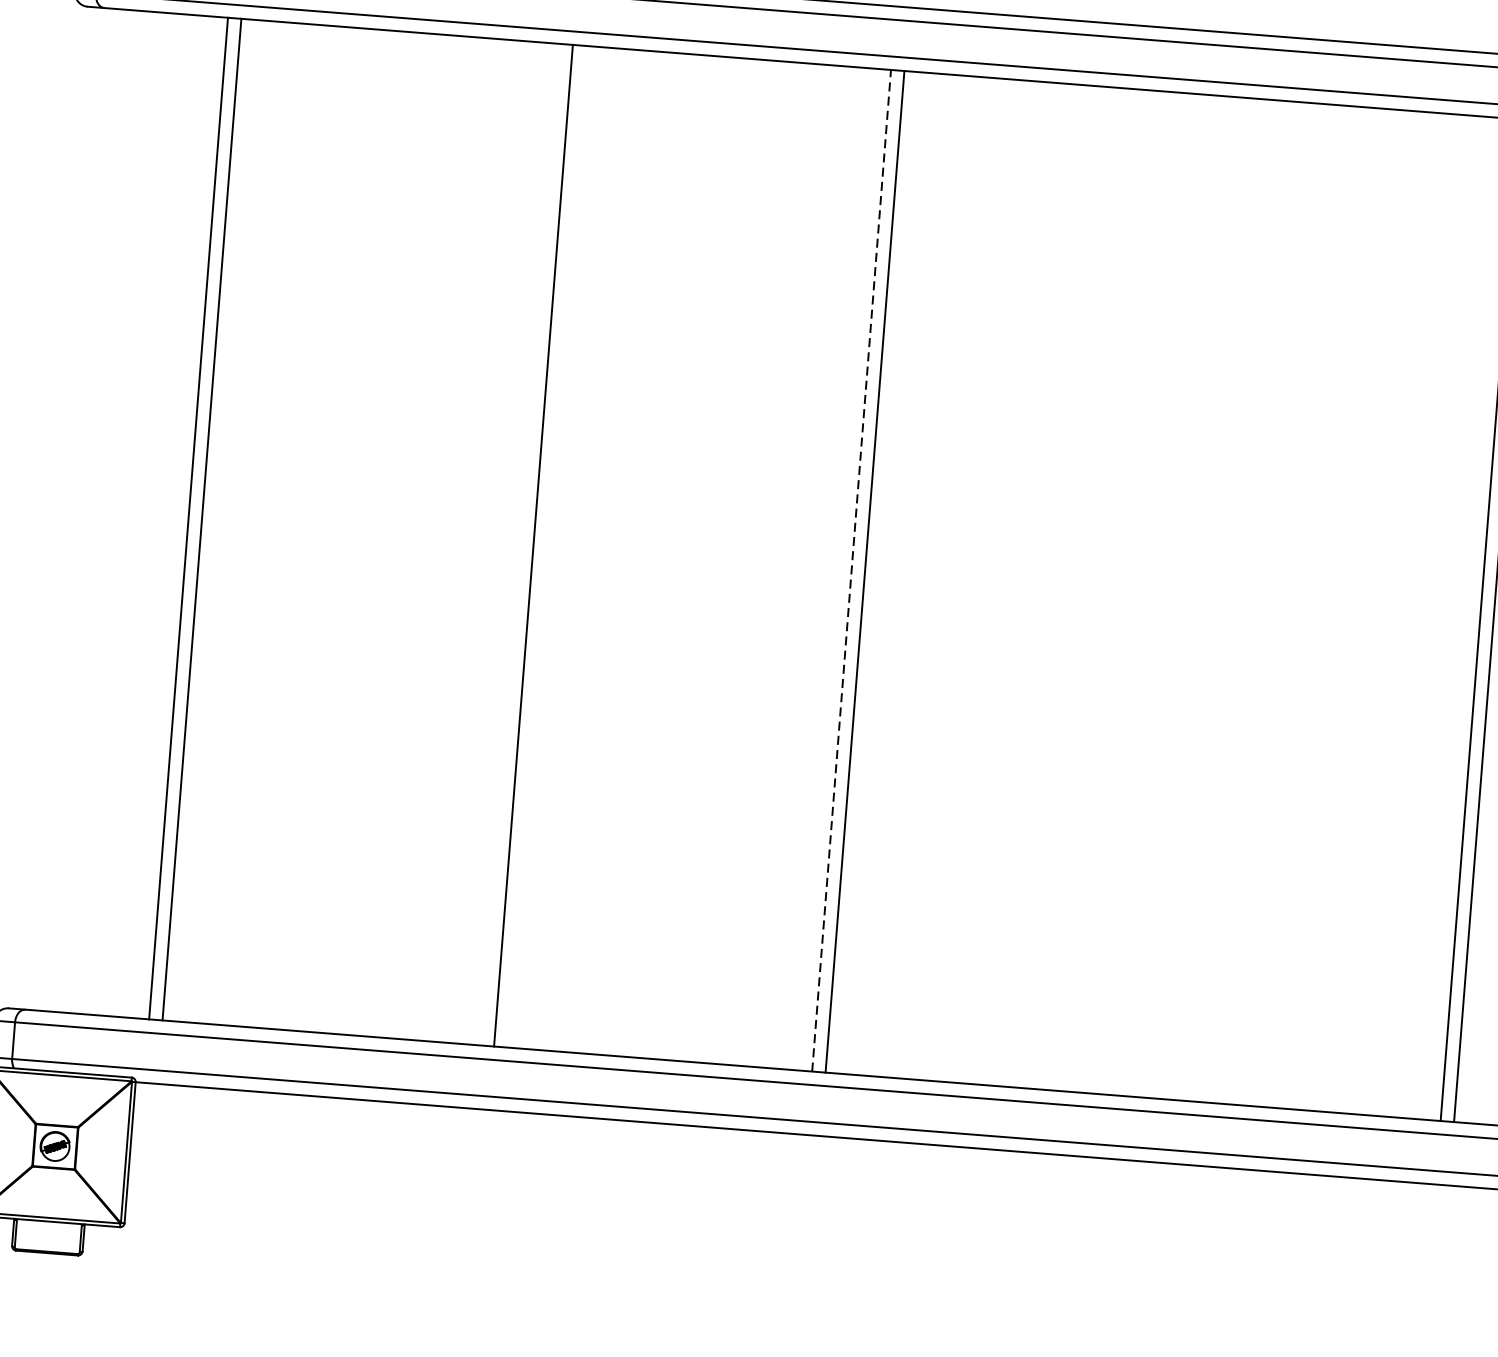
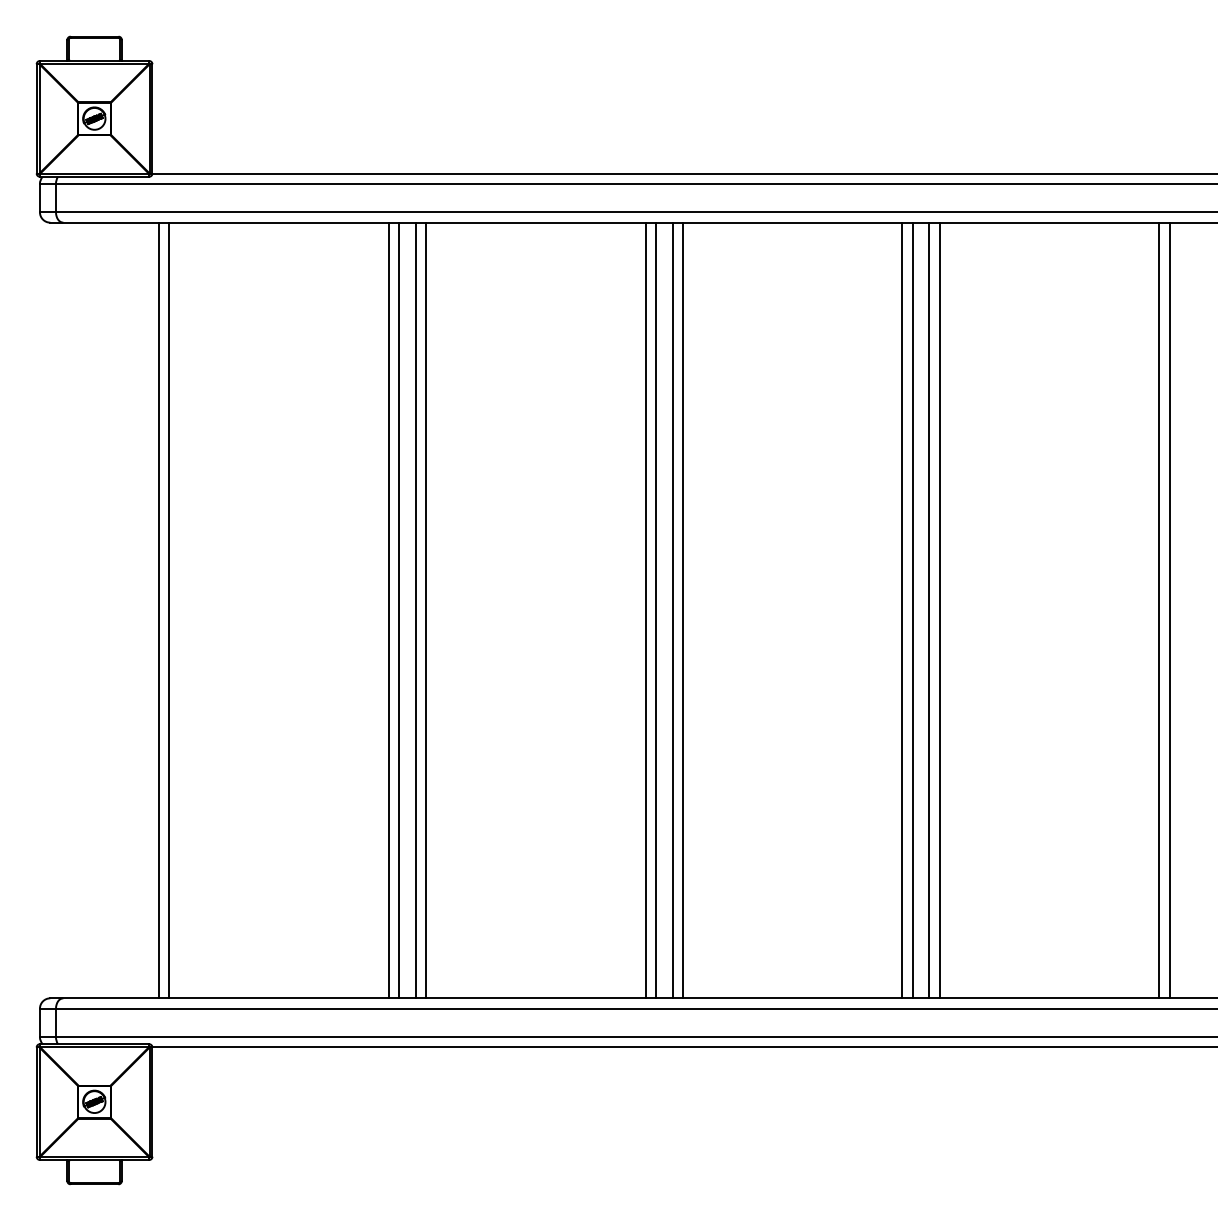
line: (486, 542) -> (389, 610), added
line: (499, 543) -> (399, 610), added
line: (519, 544) -> (415, 610), added
line: (816, 568) -> (645, 610), added
line: (830, 569) -> (656, 610), added
line: (851, 570) -> (672, 610), dashed -> solid
line: (1148, 594) -> (902, 610), added
line: (1161, 595) -> (912, 610), added
line: (1183, 596) -> (929, 610), added
line: (1196, 597) -> (939, 610), added

